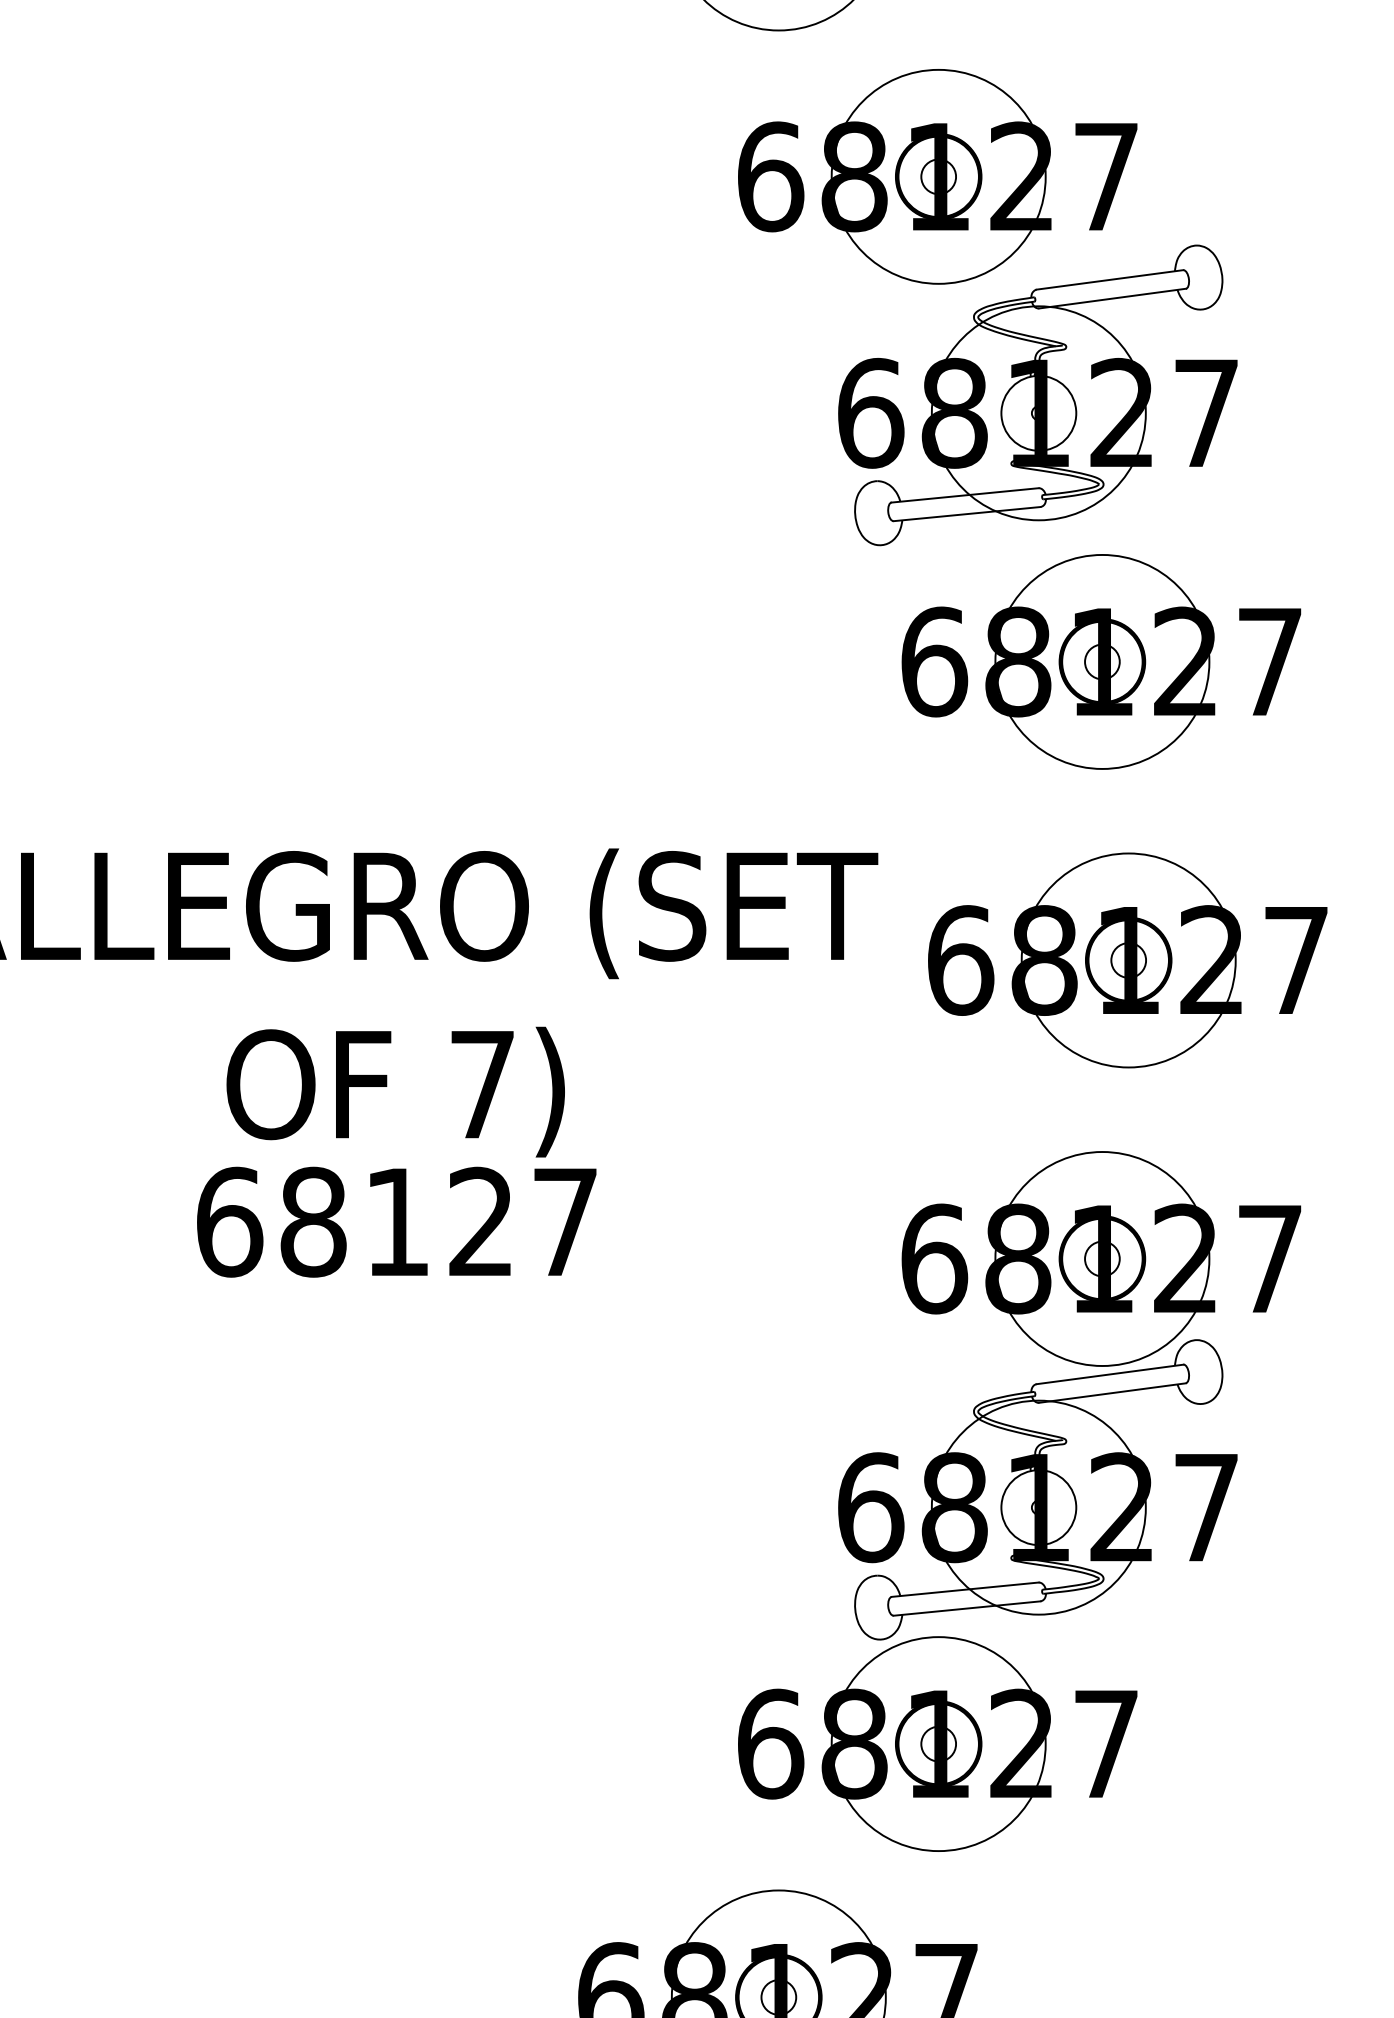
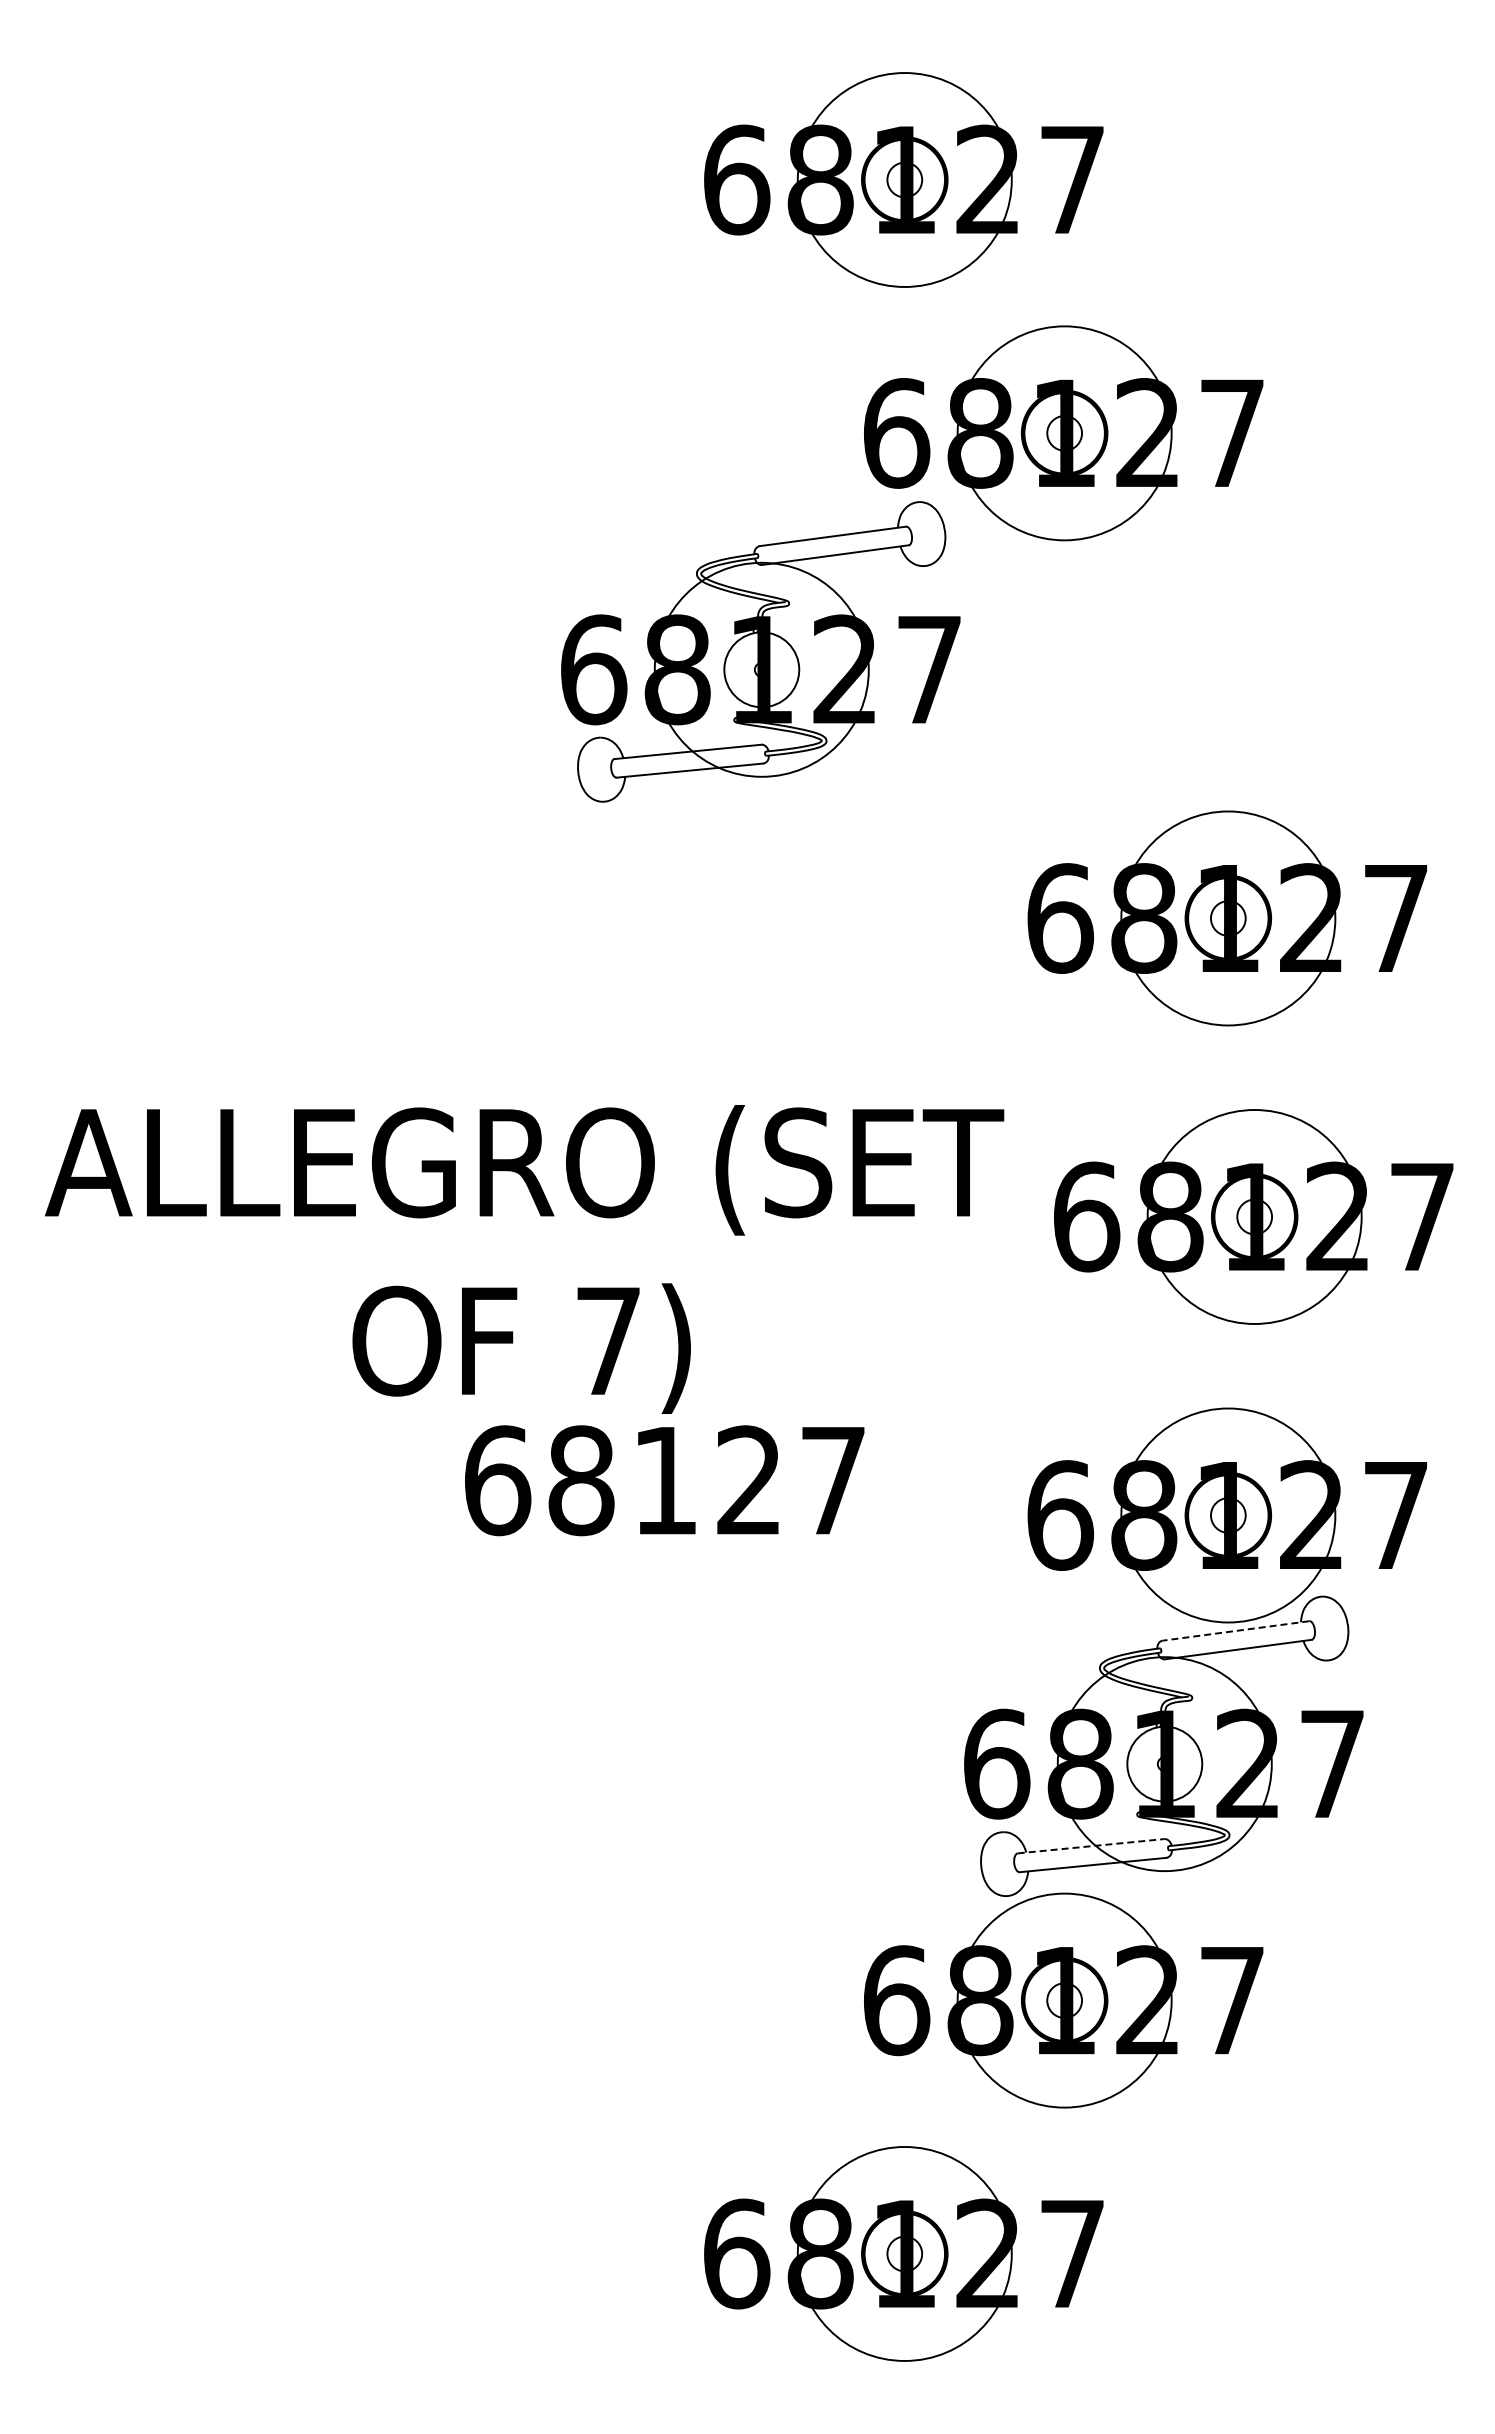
part: (1037, 394) -> (760, 651), moved
text: (396, 1221) -> (664, 1480), moved
line: (1109, 1373) -> (1235, 1630), solid -> dashed
line: (965, 1589) -> (1091, 1846), solid -> dashed

